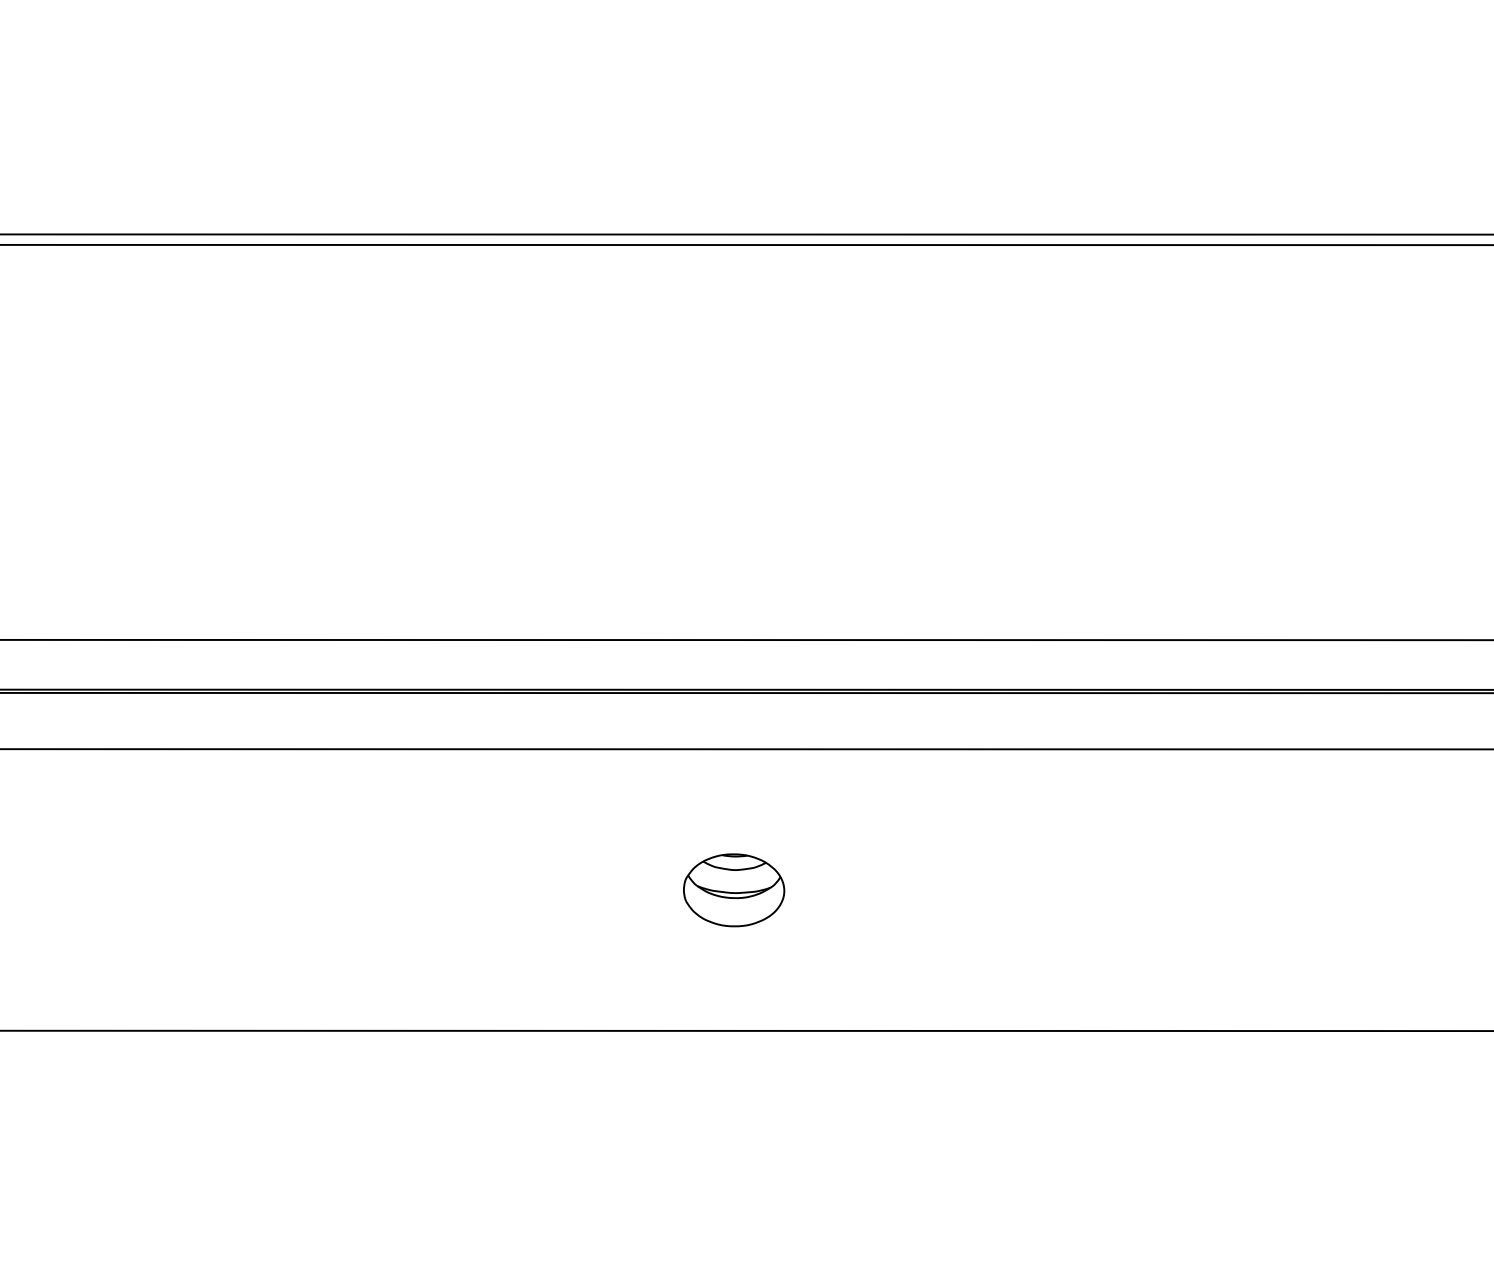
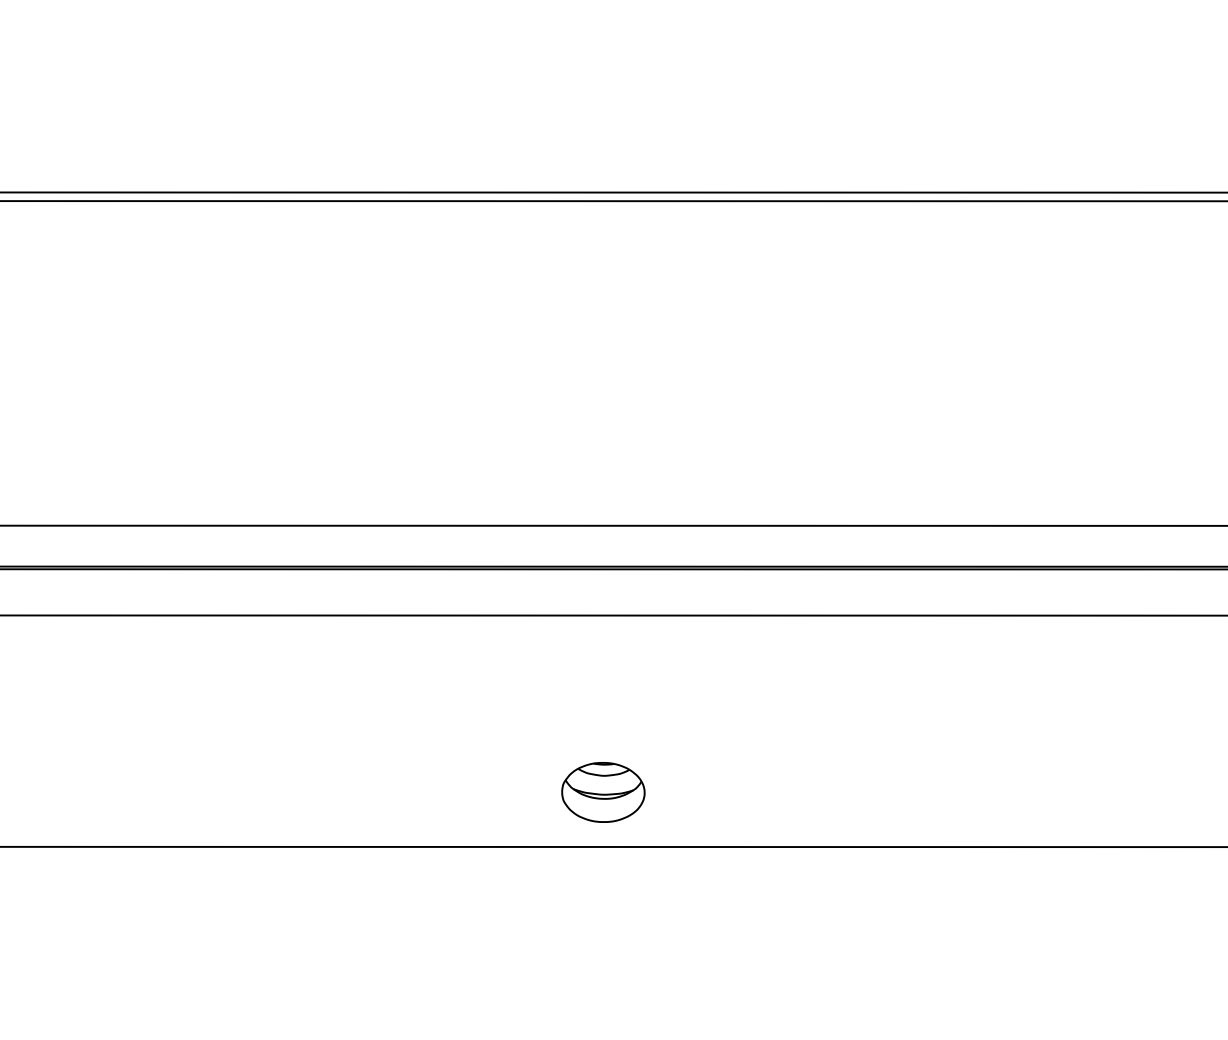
part: (734, 890) -> (603, 792), moved

